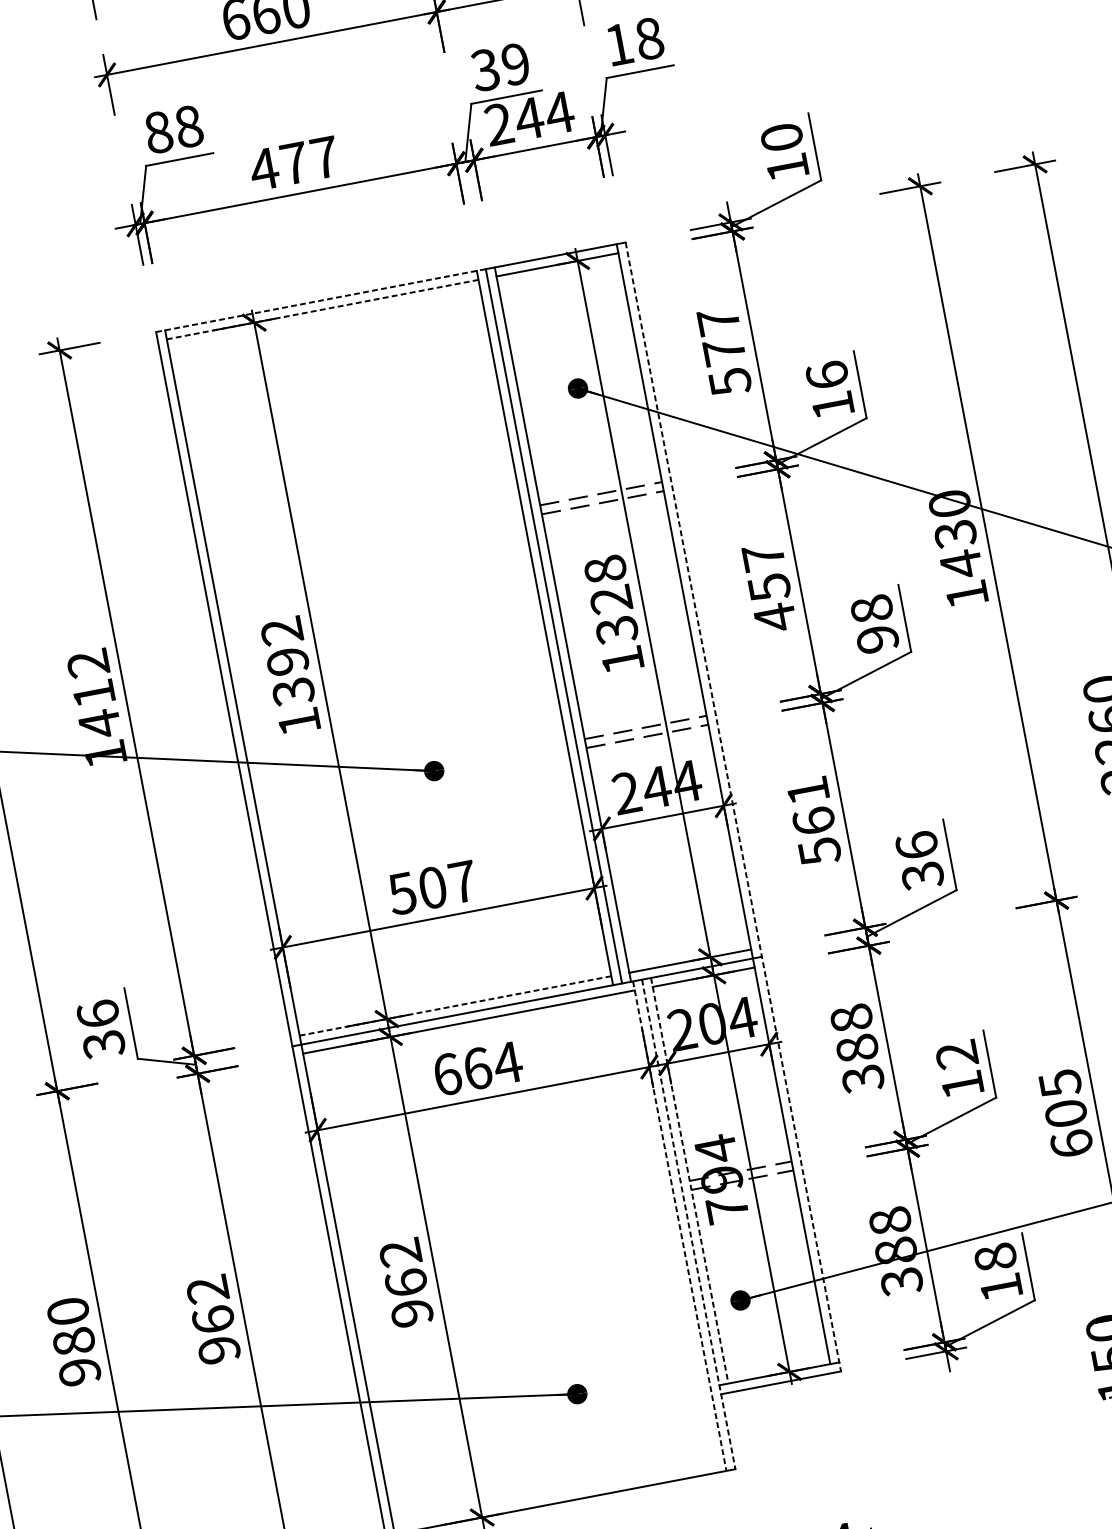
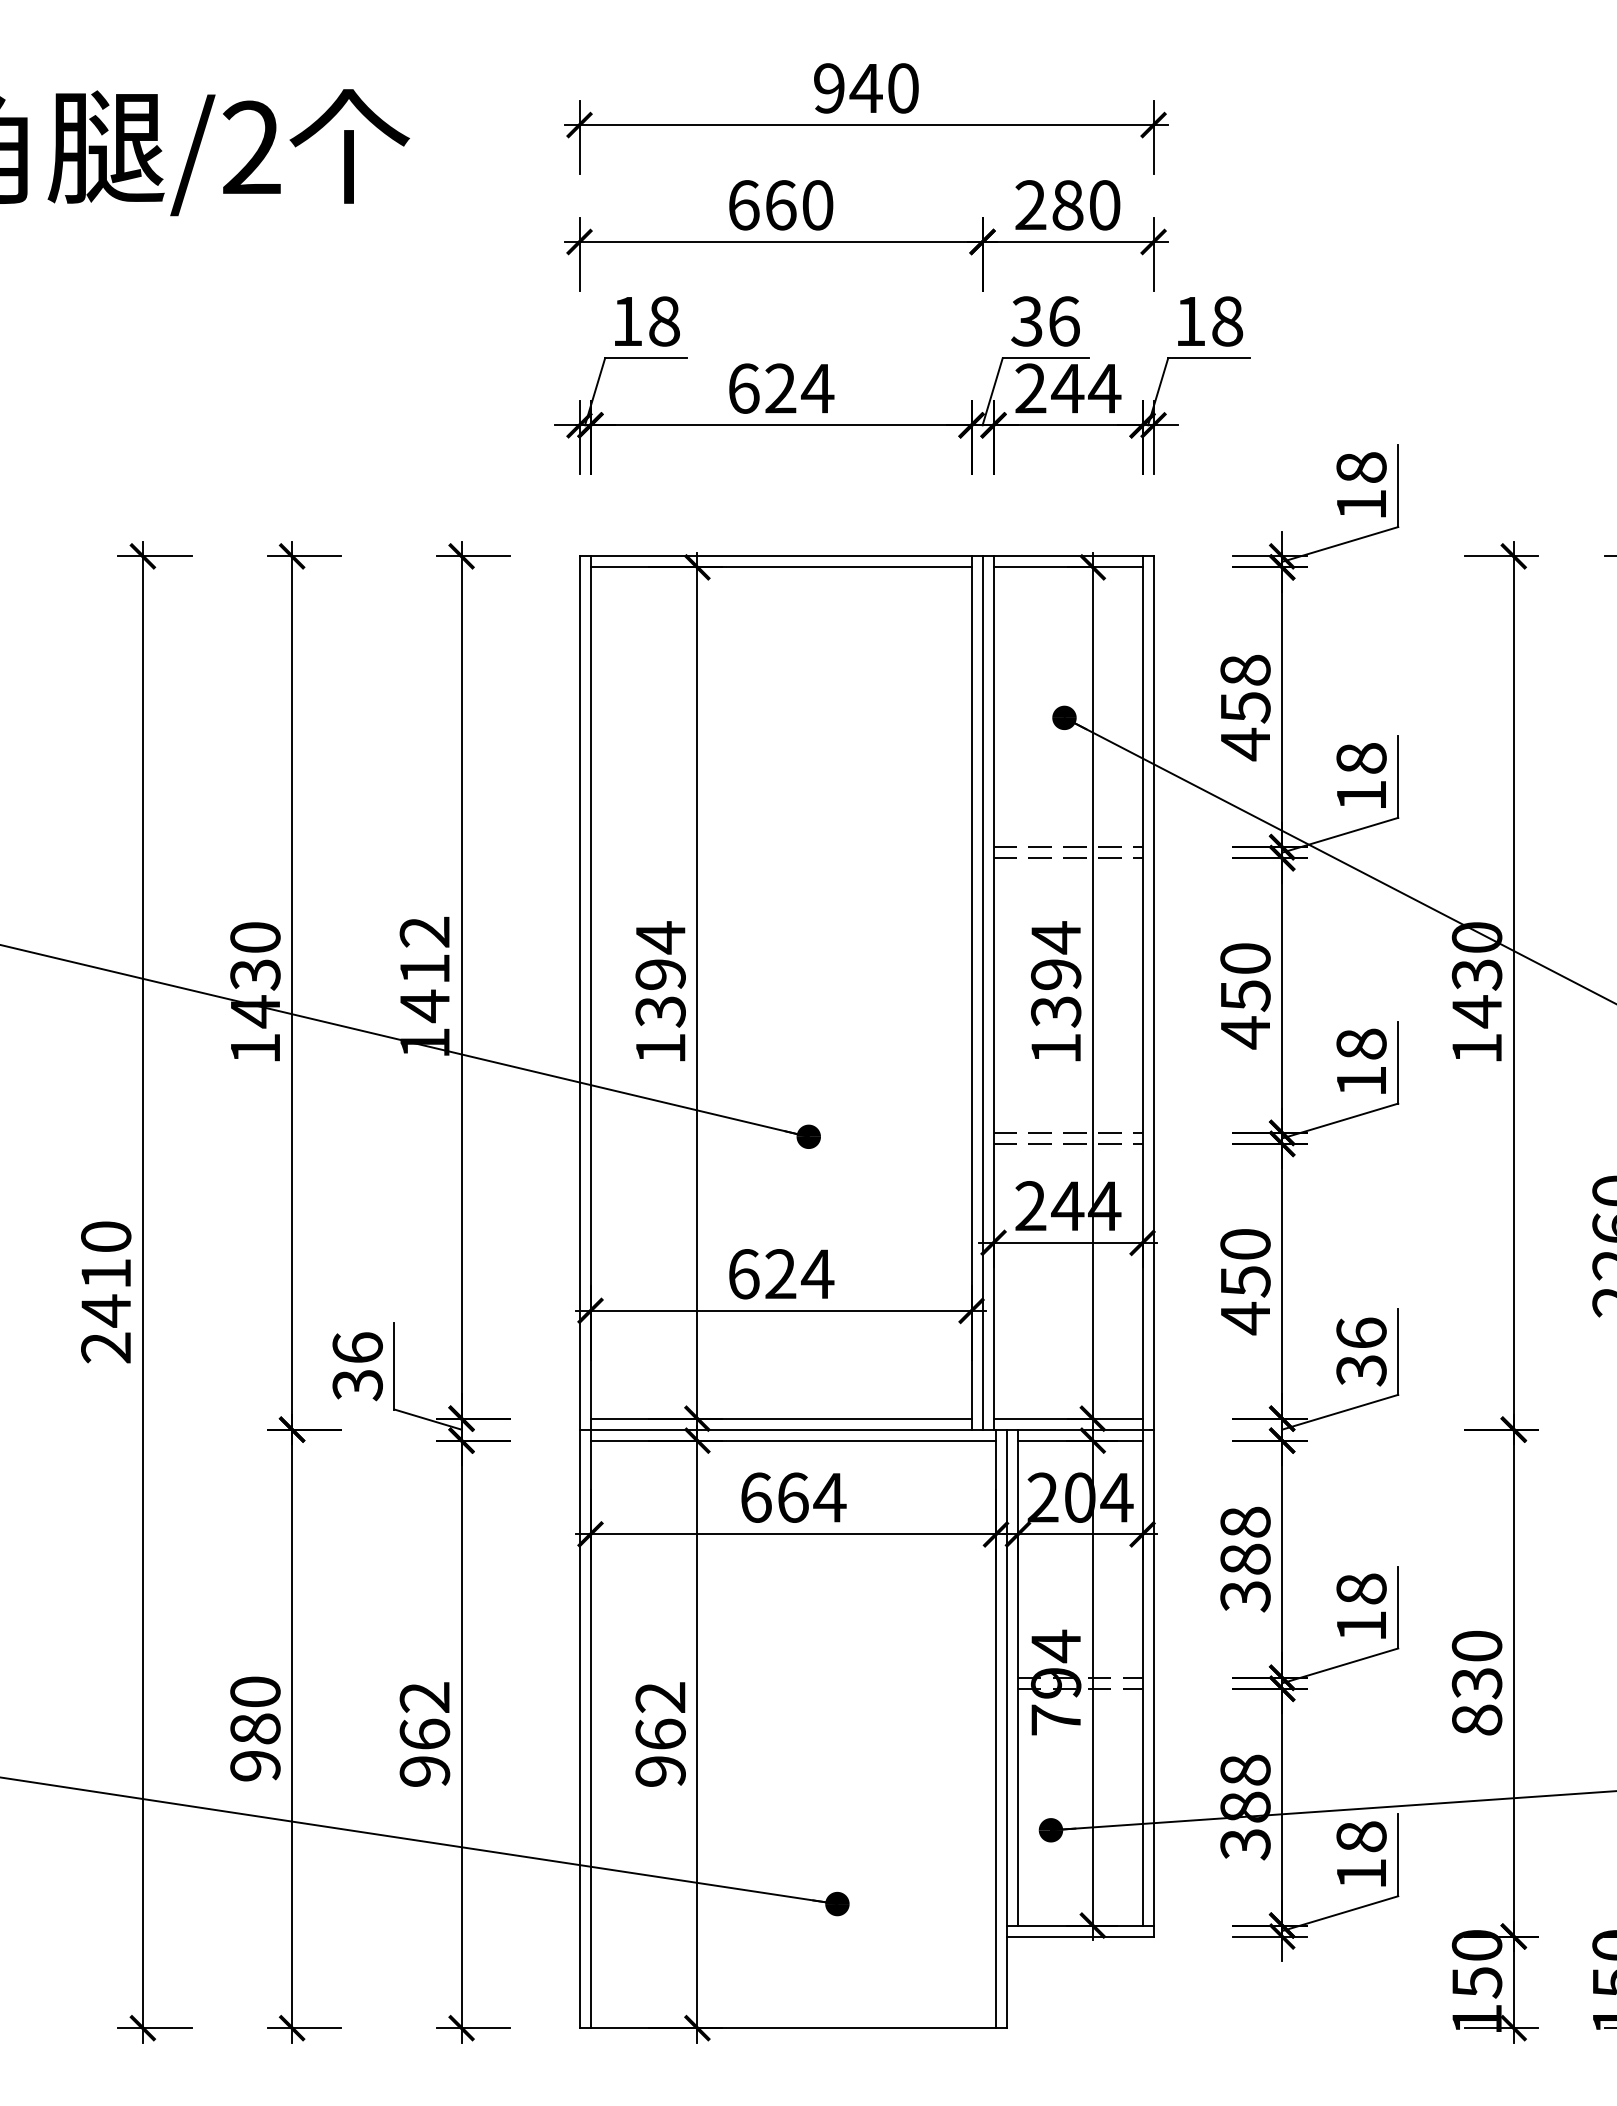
text: (515, 64) -> (1063, 321), 39 -> 36
text: (158, 132) -> (627, 321), 88 -> 18
text: (781, 137) -> (1361, 467), 10 -> 18
text: (294, 163) -> (780, 388), 477 -> 624
line: (321, 300) -> (781, 556), dashed -> solid
line: (323, 309) -> (781, 567), dashed -> solid
text: (724, 351) -> (1245, 707), 577 -> 458
text: (827, 374) -> (1361, 757), 16 -> 18
text: (763, 557) -> (1245, 958), 457 -> 450
text: (608, 584) -> (1056, 955), 1328 -> 1394
text: (281, 631) -> (660, 937), 1392 -> 1394
text: (877, 639) -> (1361, 1081), 98 -> 18
line: (733, 807) -> (1153, 1246), dashed -> solid
text: (814, 822) -> (1245, 1282), 561 -> 450
text: (432, 888) -> (780, 1274), 507 -> 624
line: (455, 1005) -> (781, 1418), dashed -> solid
text: (956, 1054) -> (1361, 1588), 12 -> 18
text: (1065, 1114) -> (1476, 1683), 605 -> 830
line: (690, 1180) -> (1018, 1677), dashed -> solid
line: (689, 1224) -> (1007, 1729), dashed -> solid
line: (680, 1226) -> (996, 1729), dashed -> solid

